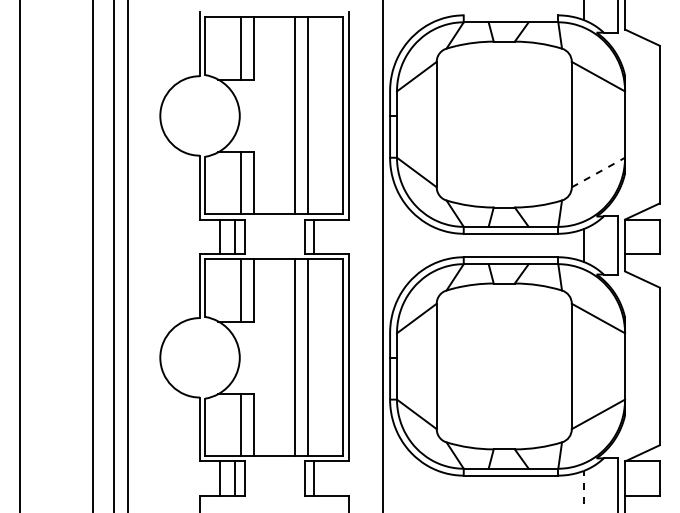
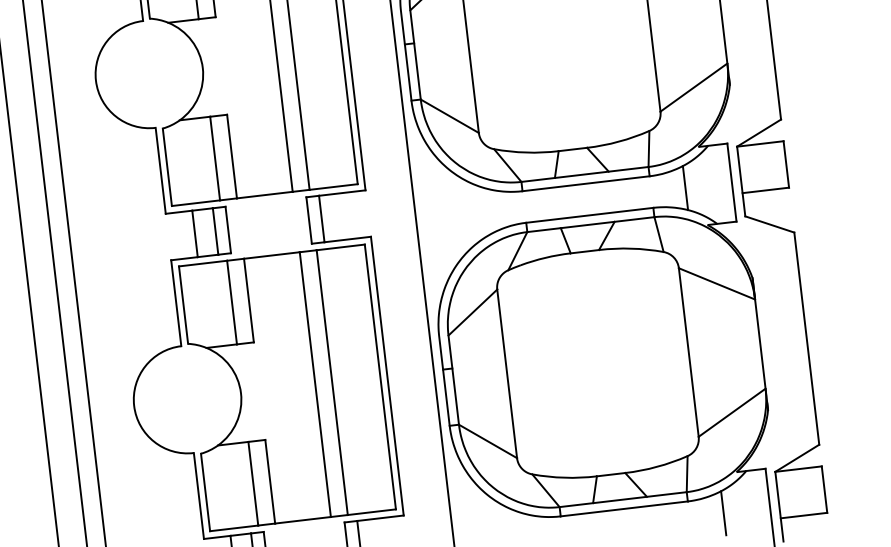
line: (598, 172) -> (694, 87), dashed -> solid
line: (583, 486) -> (723, 512), dashed -> solid

